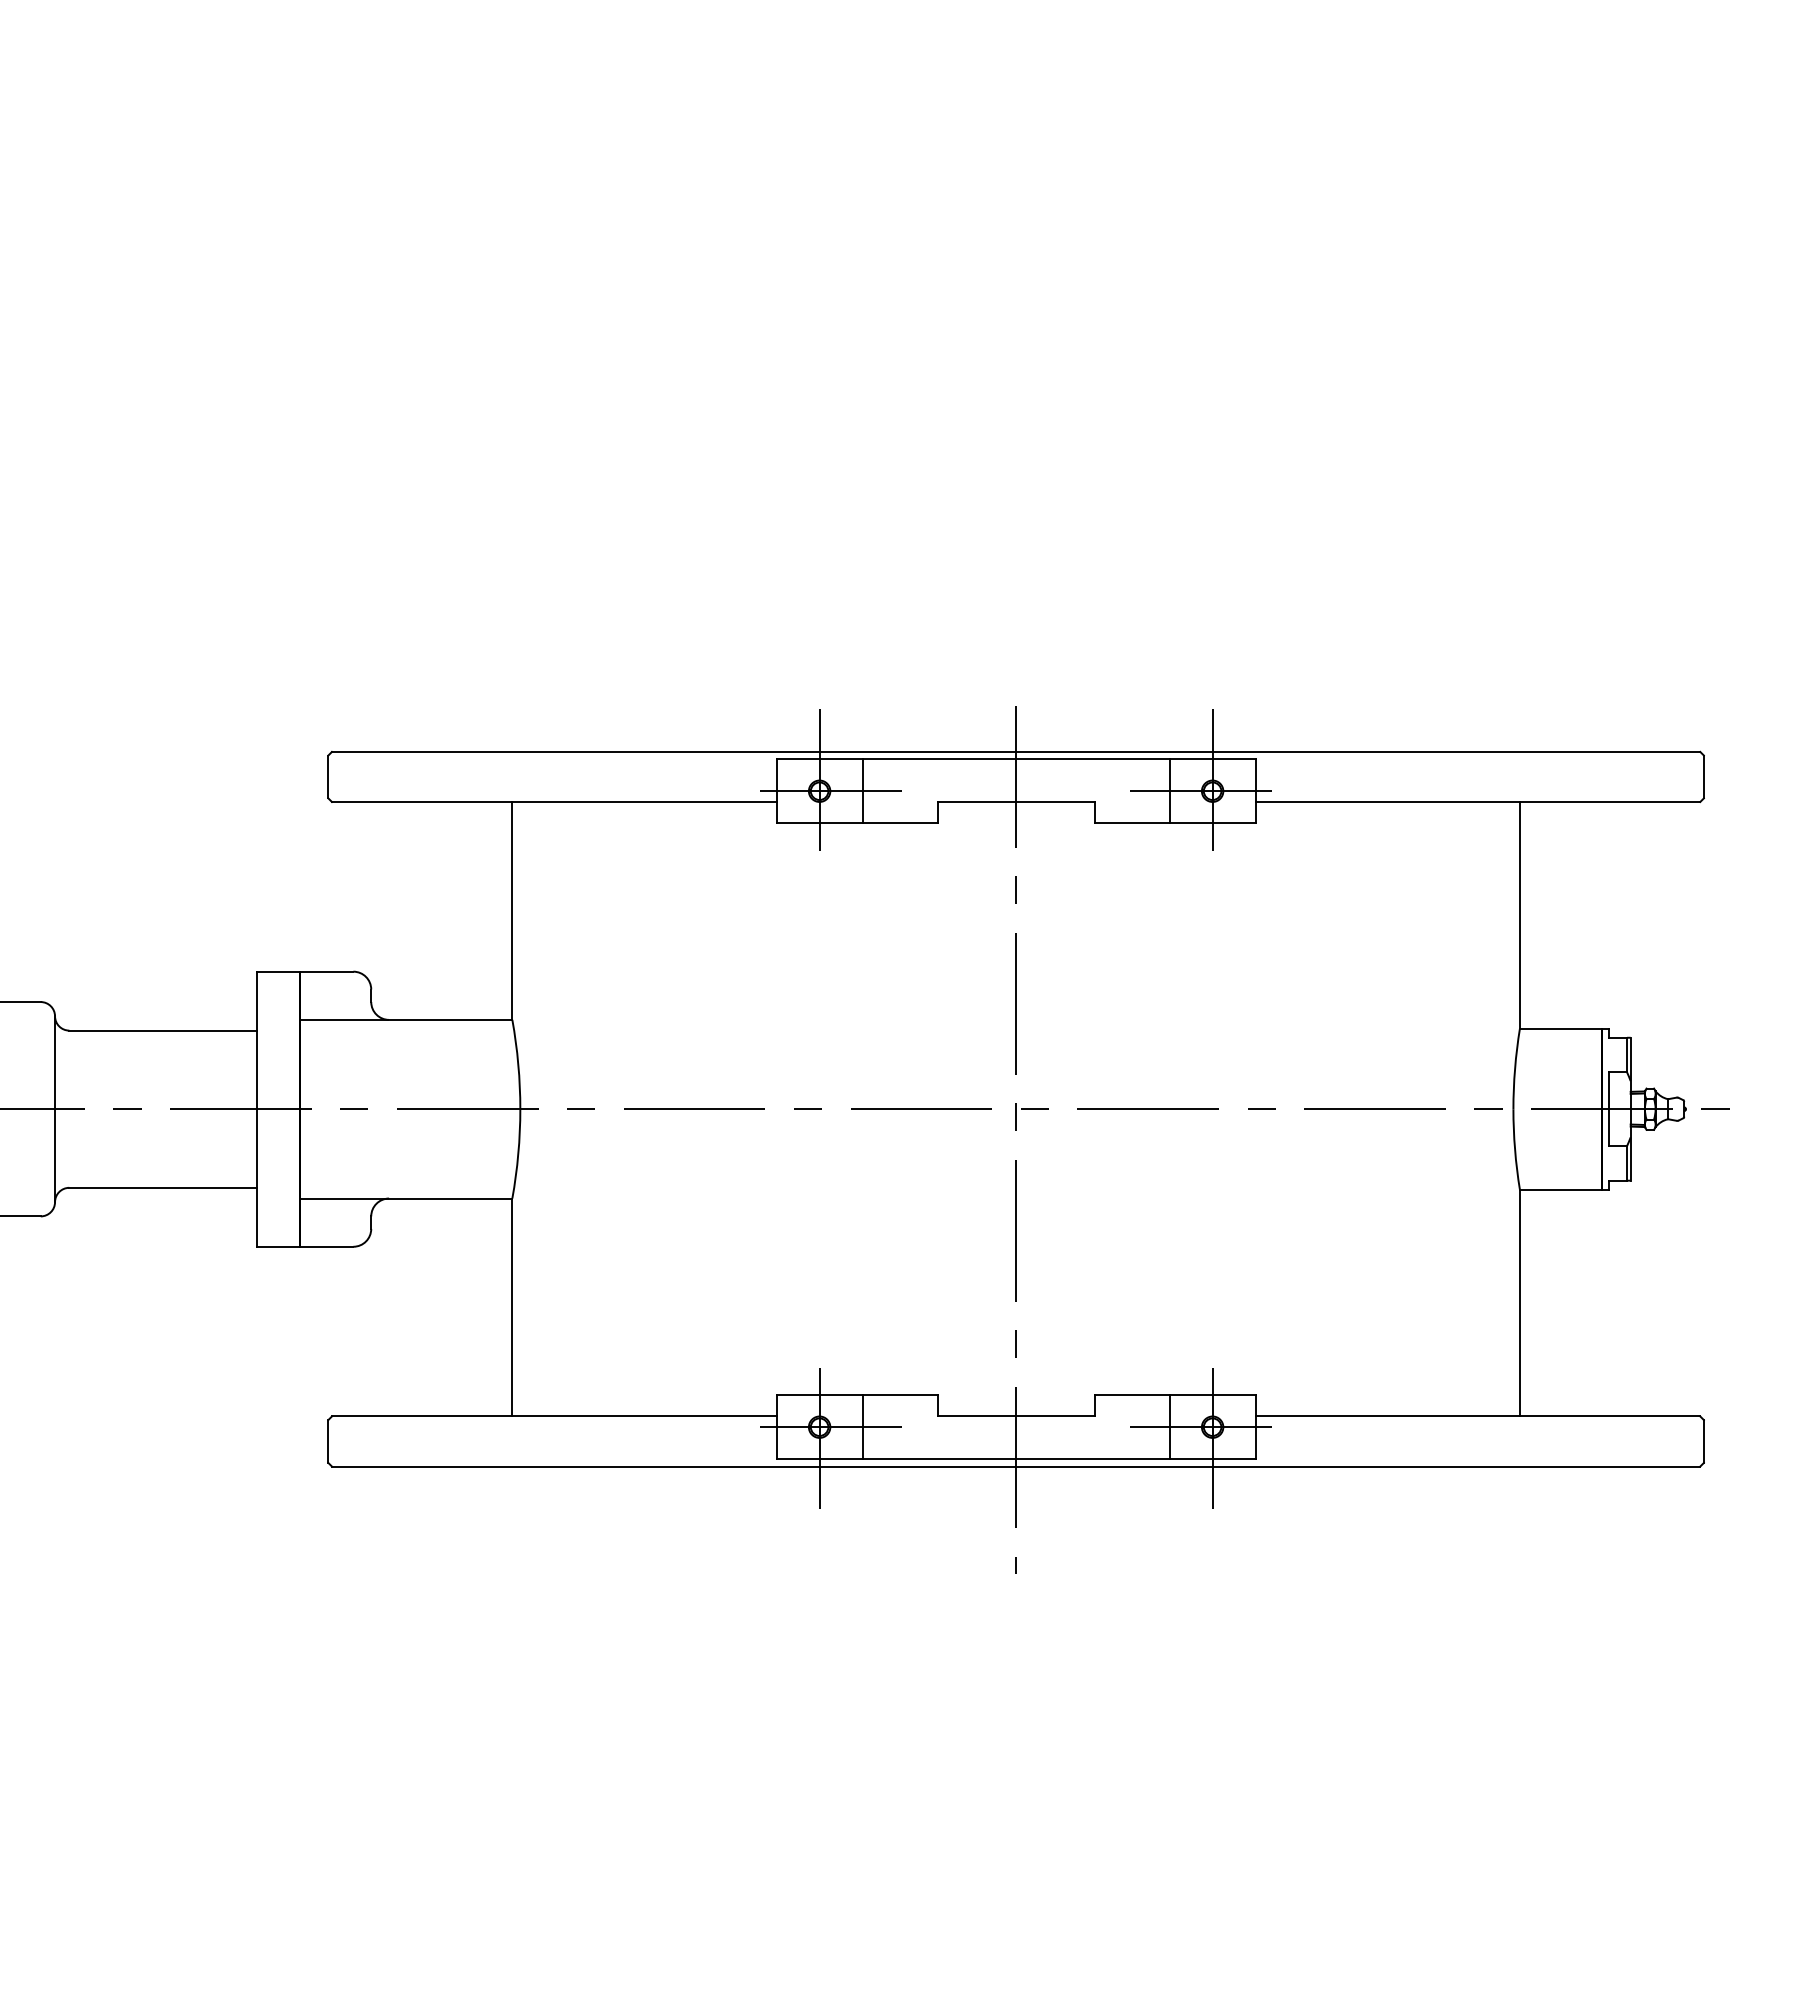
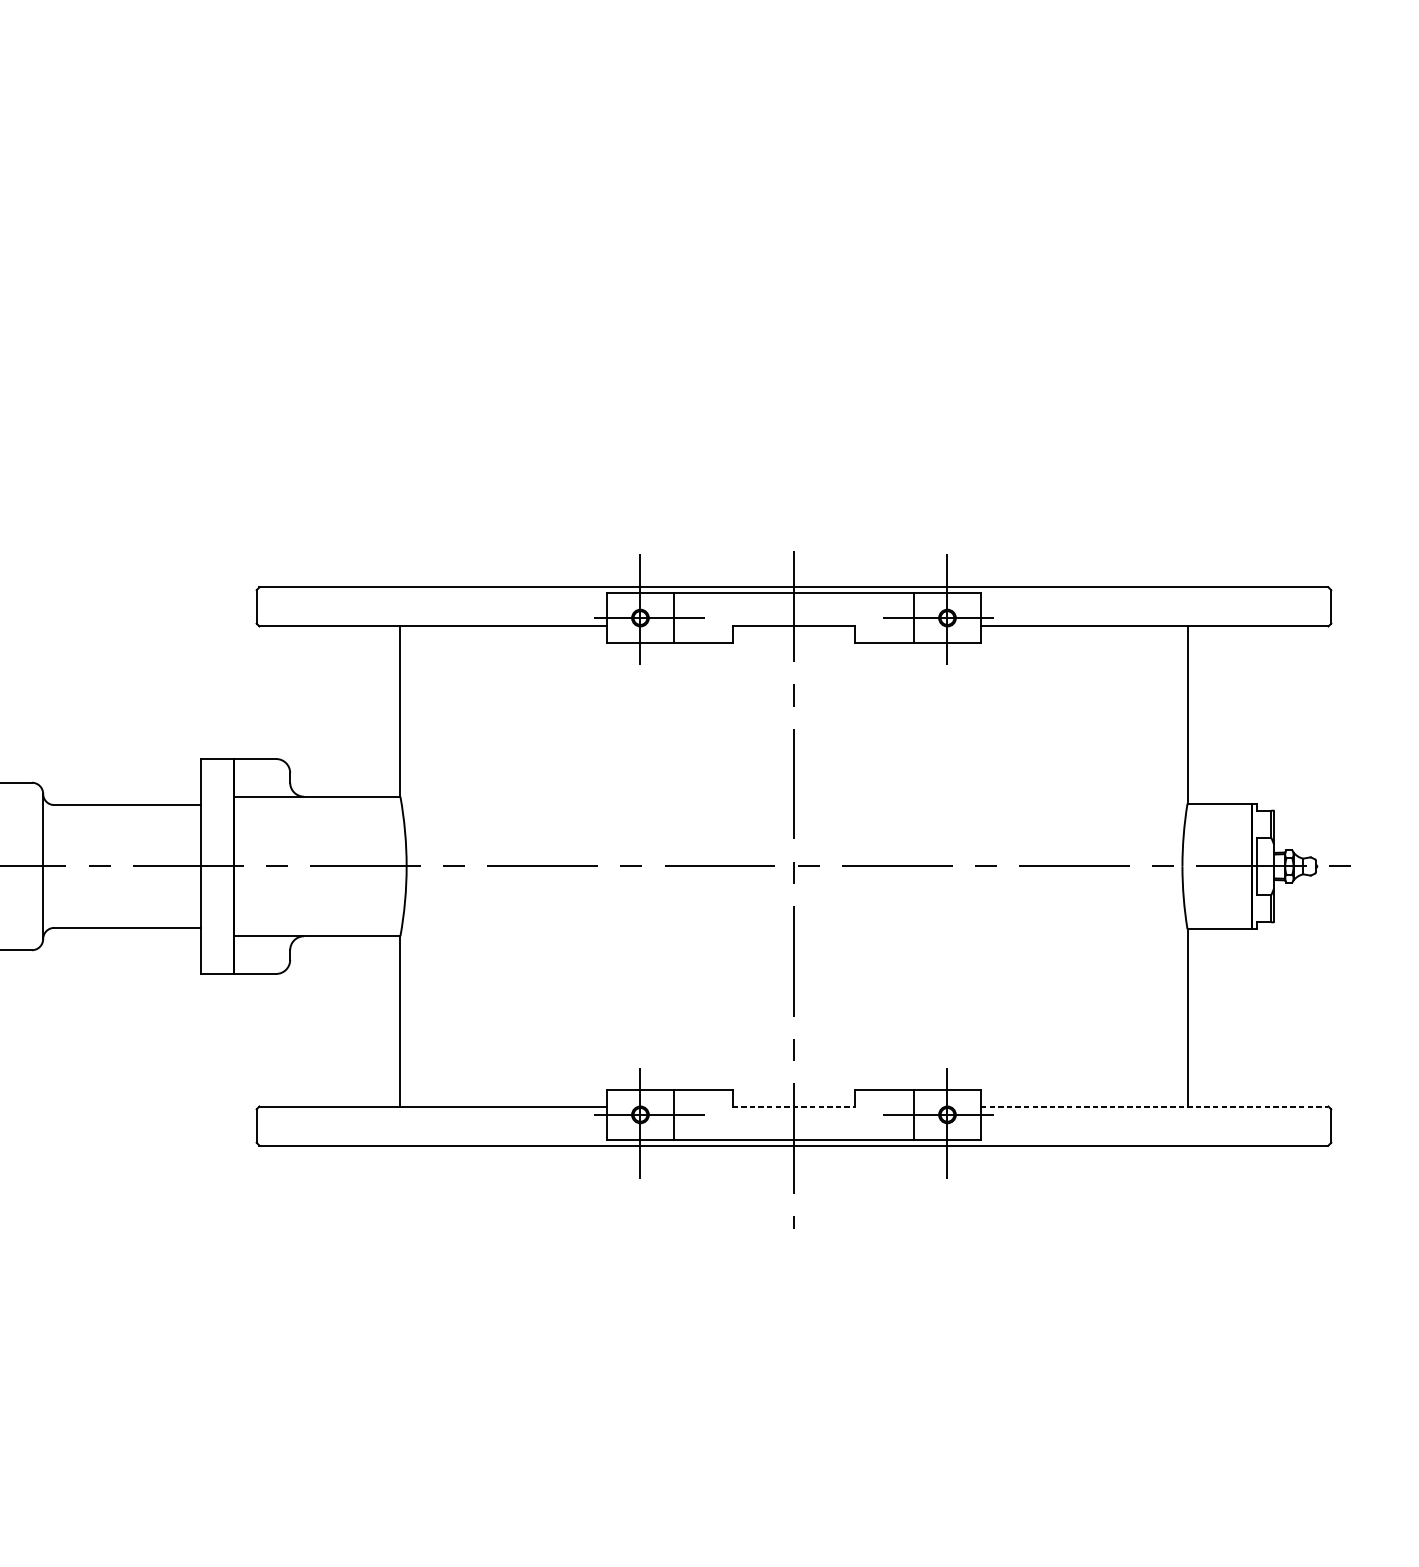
line: (1016, 1416) -> (794, 1106), solid -> dashed
line: (1478, 1416) -> (1155, 1106), solid -> dashed

